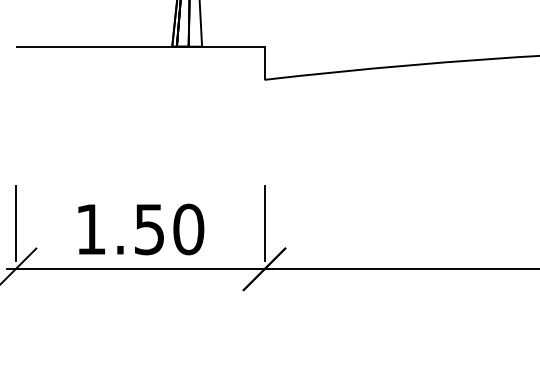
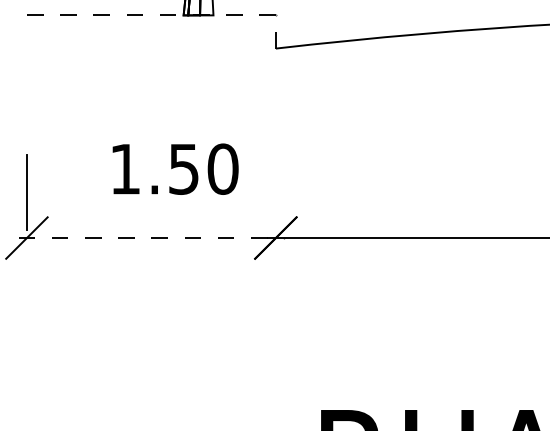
line: (157, 46) -> (168, 15), solid -> dashed
line: (264, 223) -> (275, 192), removed
text: (141, 228) -> (175, 168), moved
line: (140, 269) -> (151, 238), solid -> dashed

